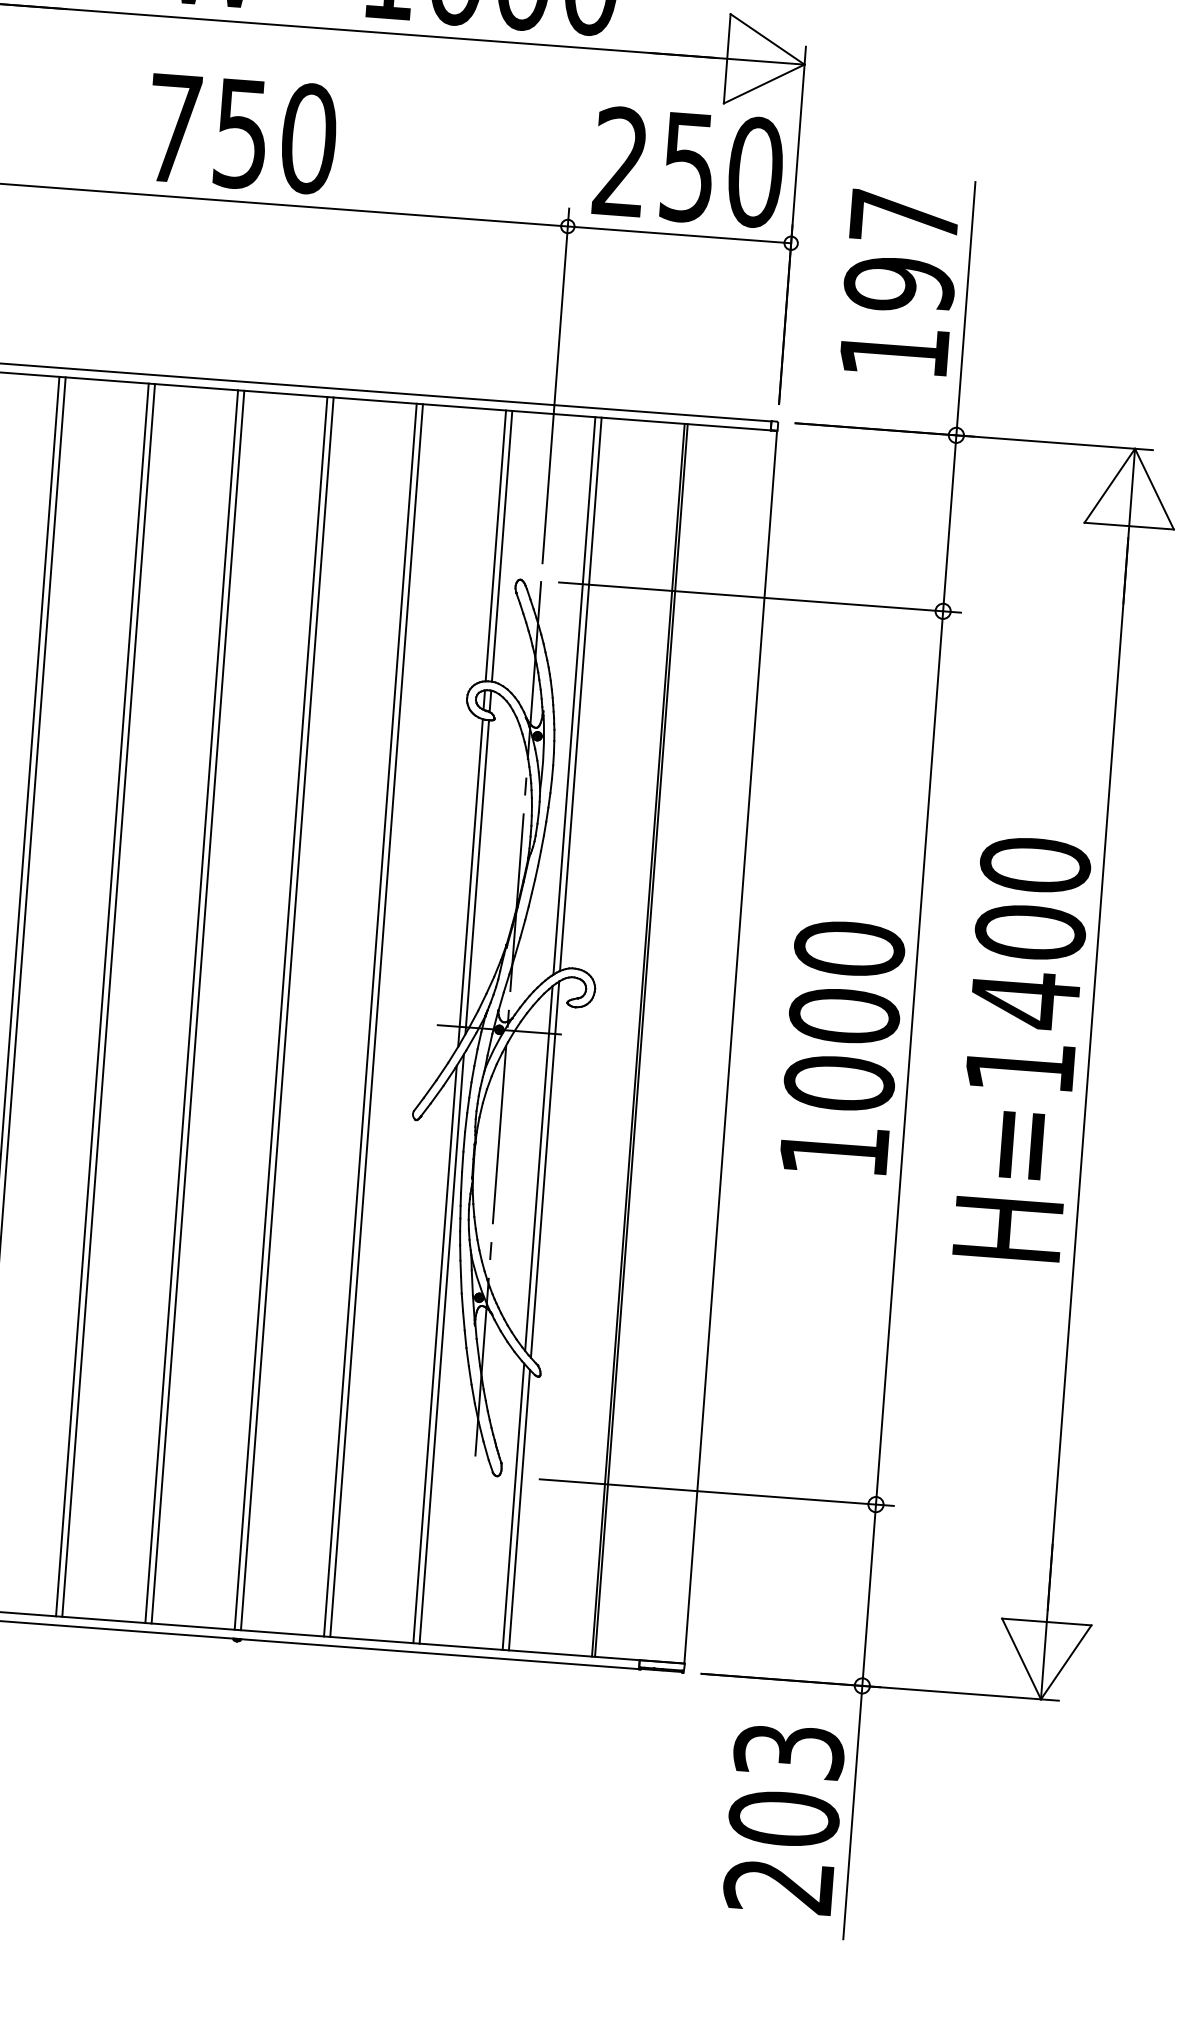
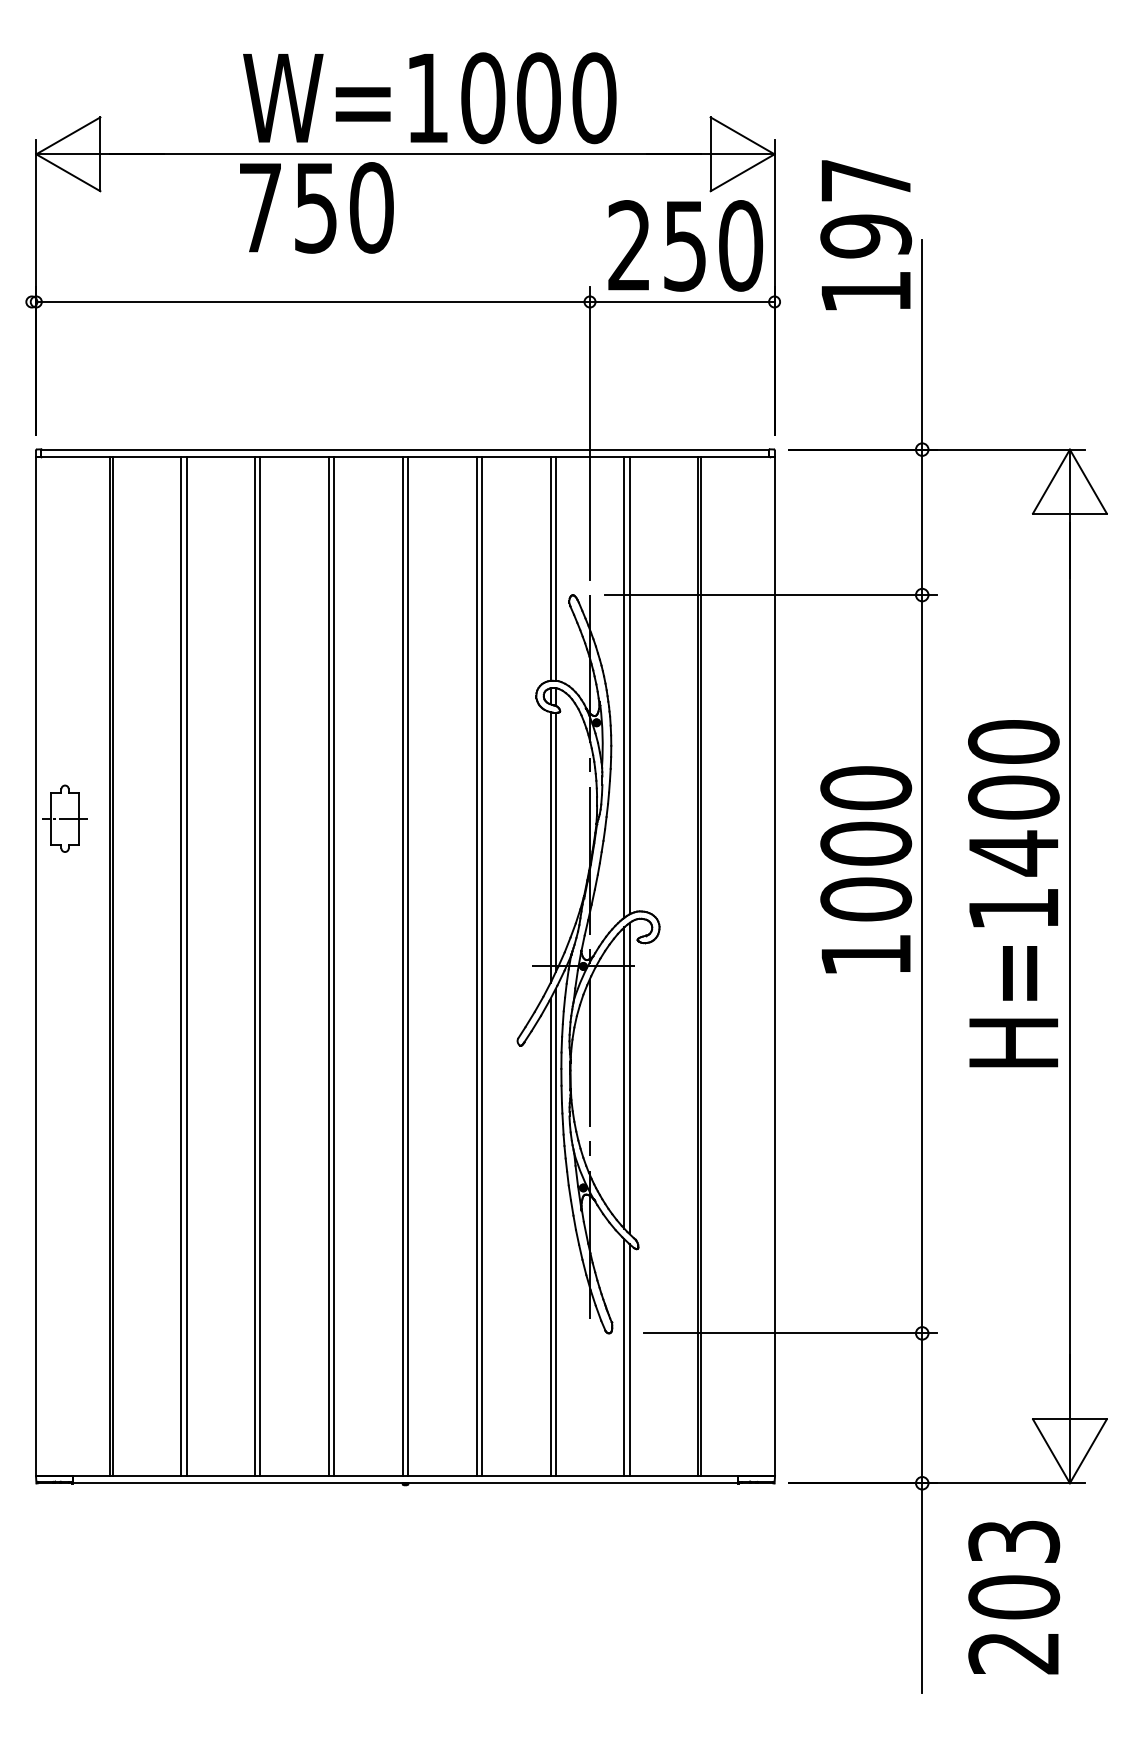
text: (242, 133) -> (316, 207), moved
text: (899, 283) -> (866, 235), moved
text: (842, 1047) -> (866, 869), moved
text: (1021, 1048) -> (1013, 893), moved
text: (784, 1819) -> (1014, 1597), moved

